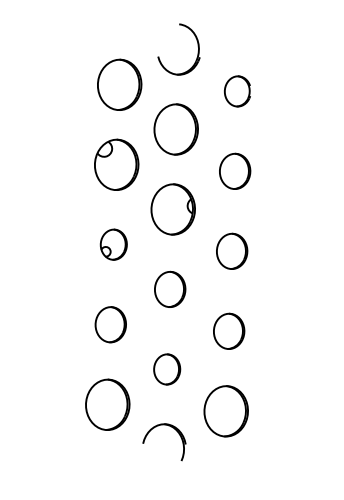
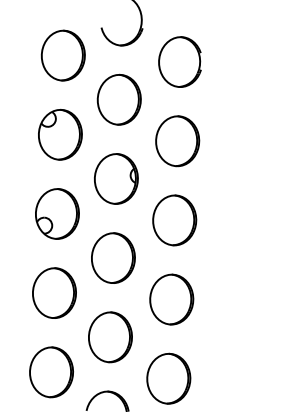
part: (237, 91) -> (179, 62), size x1.67
part: (234, 171) -> (177, 141), size x1.43
part: (113, 244) -> (57, 213), size x1.67
part: (231, 251) -> (174, 220), size x1.43
part: (169, 289) -> (112, 258), size x1.43
part: (110, 324) -> (54, 292), size x1.43
part: (228, 331) -> (171, 299), size x1.43
part: (166, 369) -> (109, 337), size x1.67

